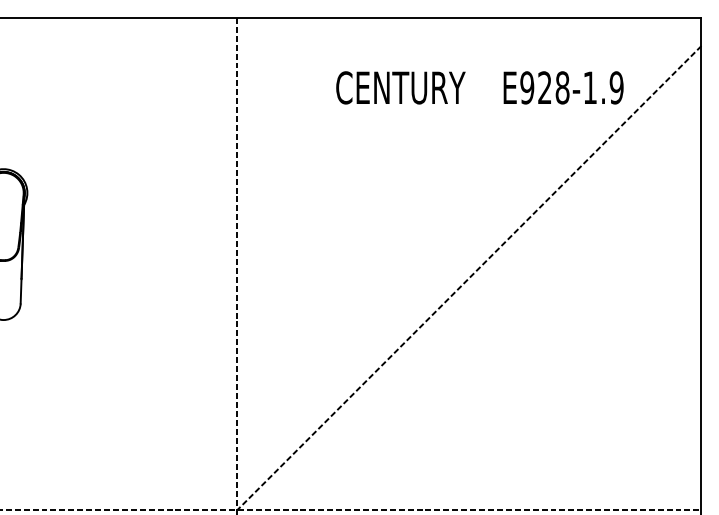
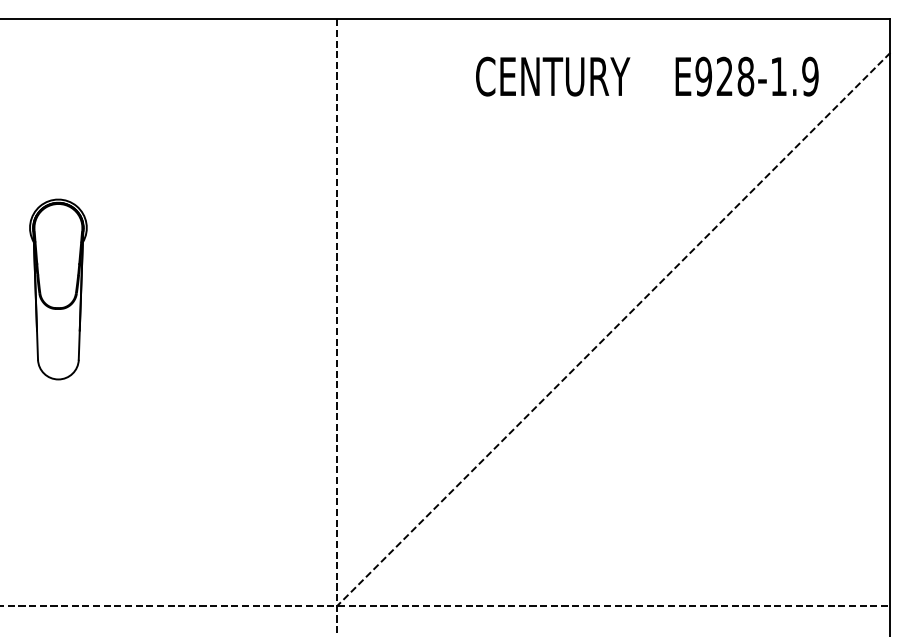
text: (480, 87) -> (647, 76), moved

